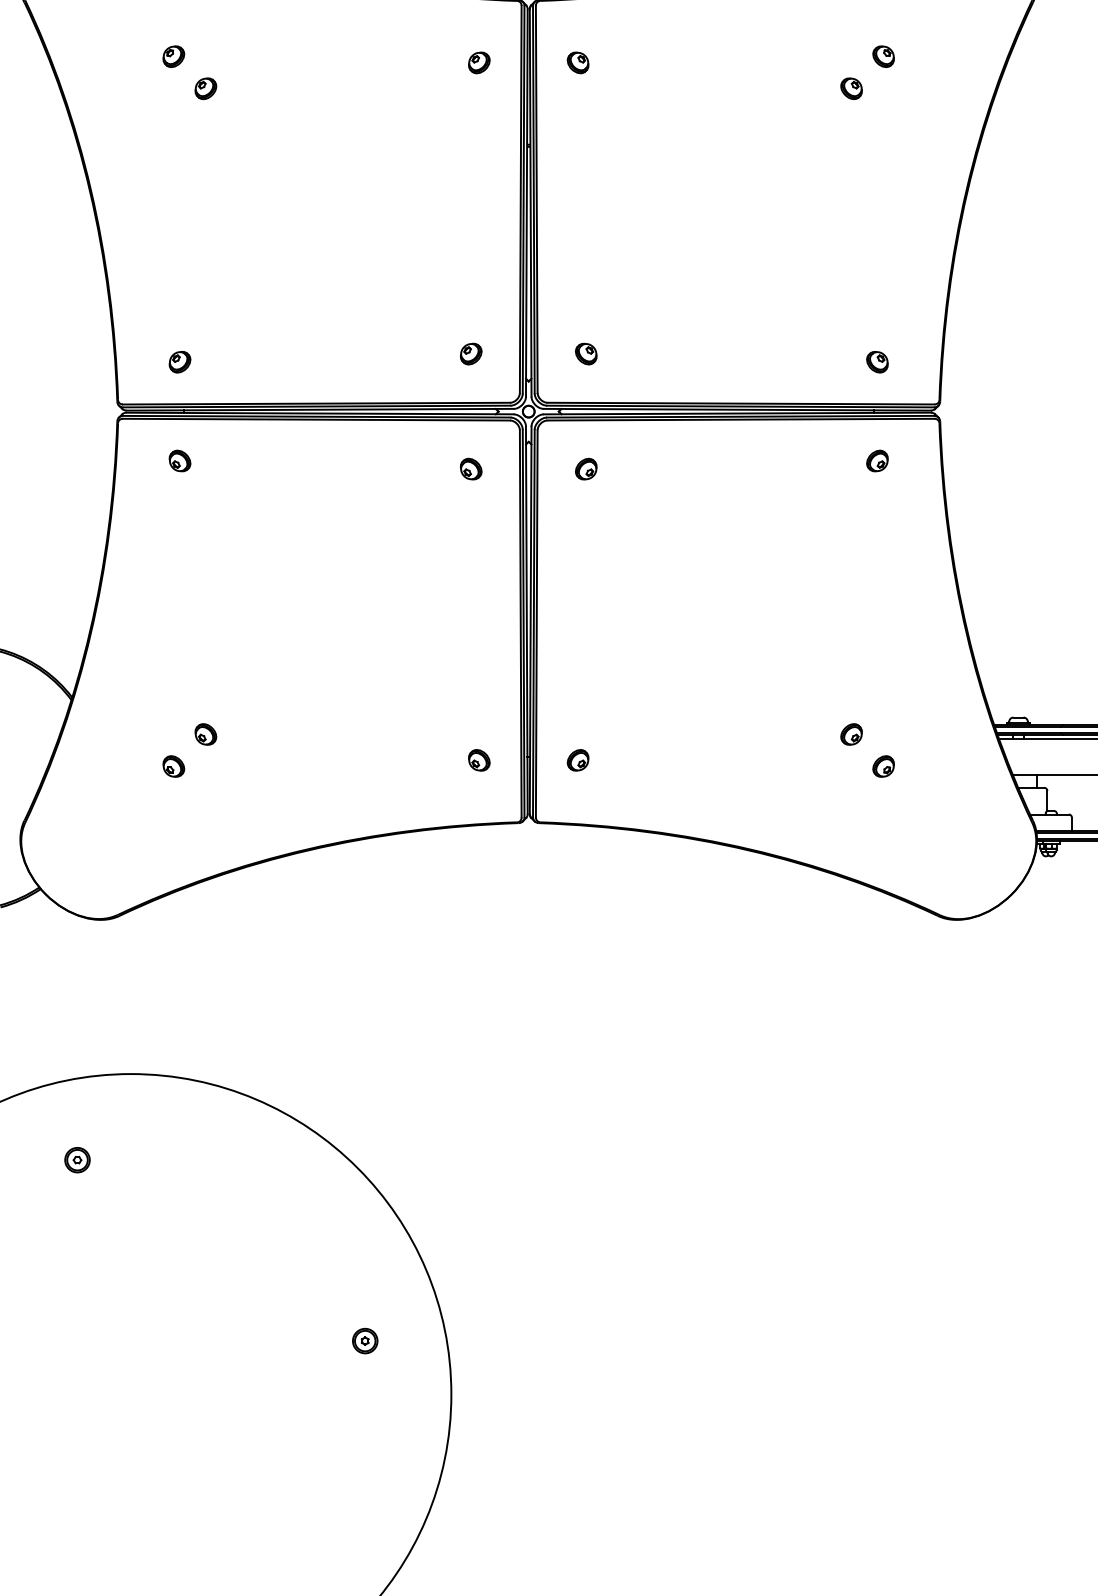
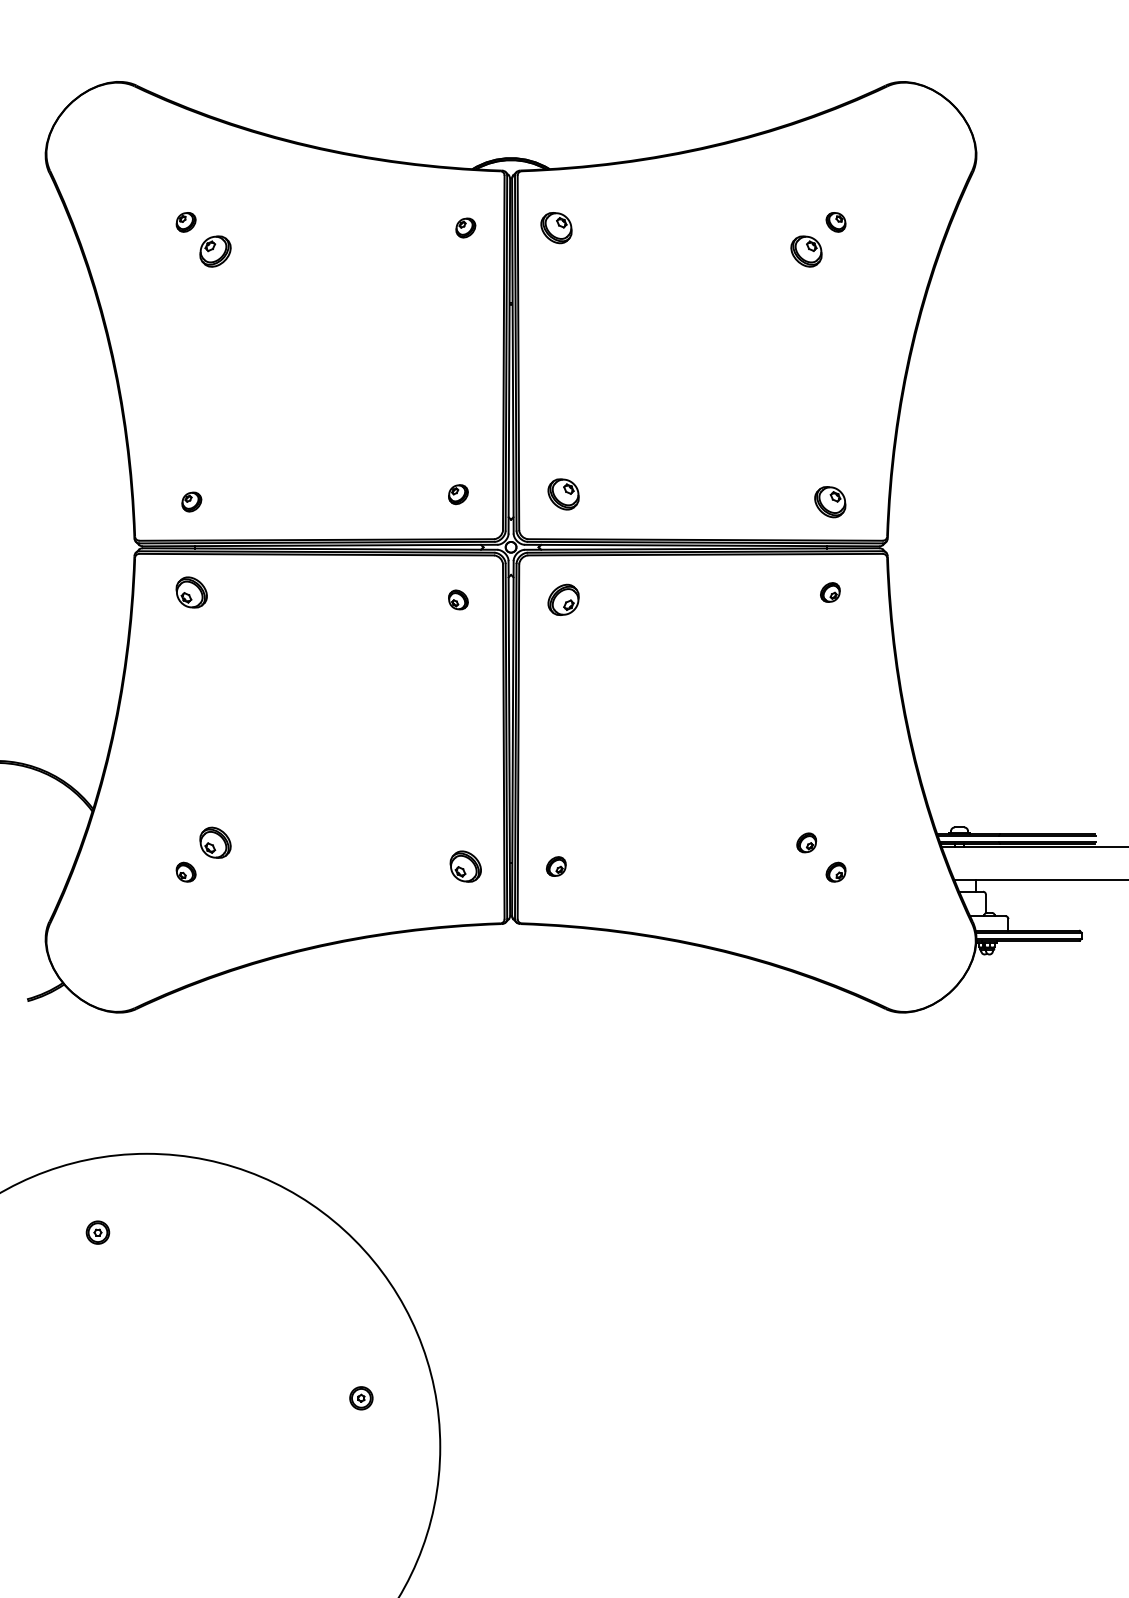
part: (577, 62) -> (555, 227), size x1.6
part: (205, 88) -> (215, 251), size x1.6
part: (851, 88) -> (806, 251), size x1.6
part: (585, 353) -> (563, 494), size x1.6
part: (877, 361) -> (830, 501), size x1.6
part: (179, 460) -> (191, 592), size x1.6
part: (585, 468) -> (563, 599), size x1.6
part: (205, 734) -> (215, 842), size x1.6
part: (478, 760) -> (465, 866), size x1.6

